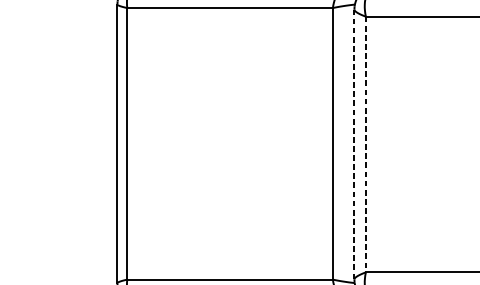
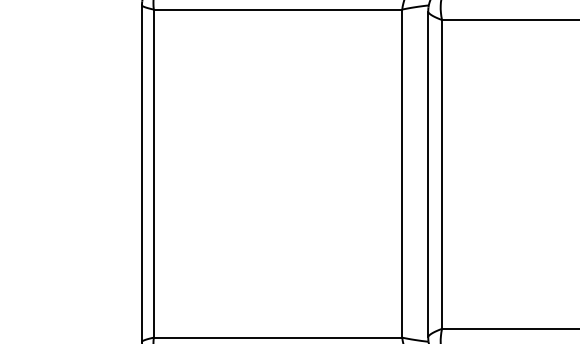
line: (354, 144) -> (428, 174), dashed -> solid
line: (366, 144) -> (442, 174), dashed -> solid

